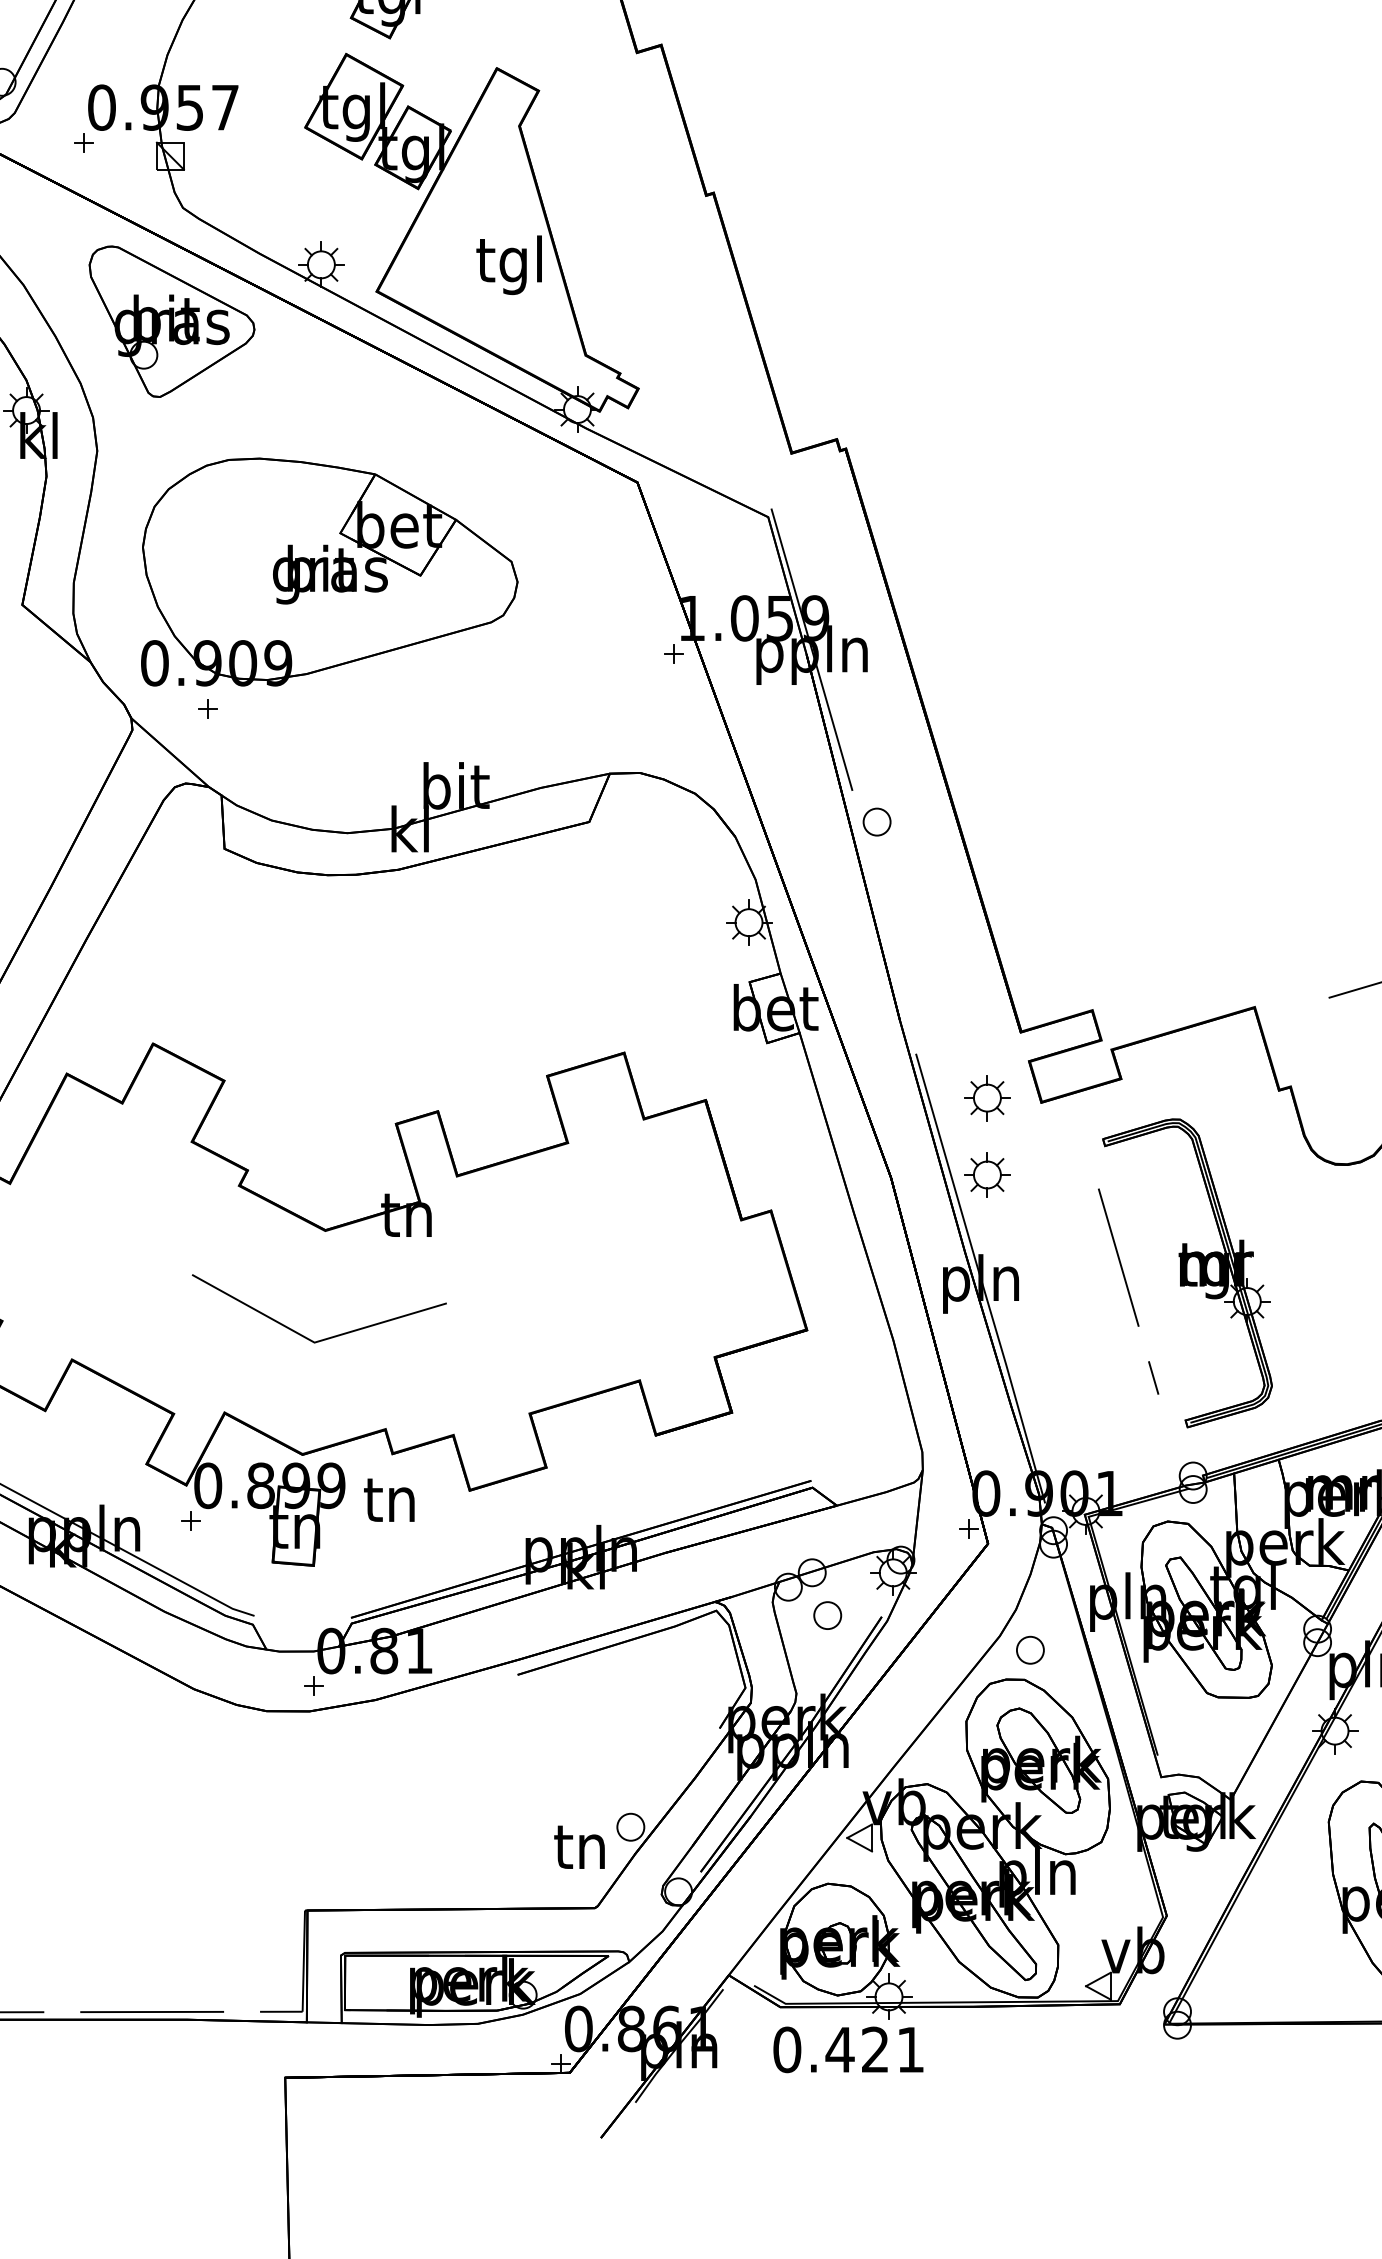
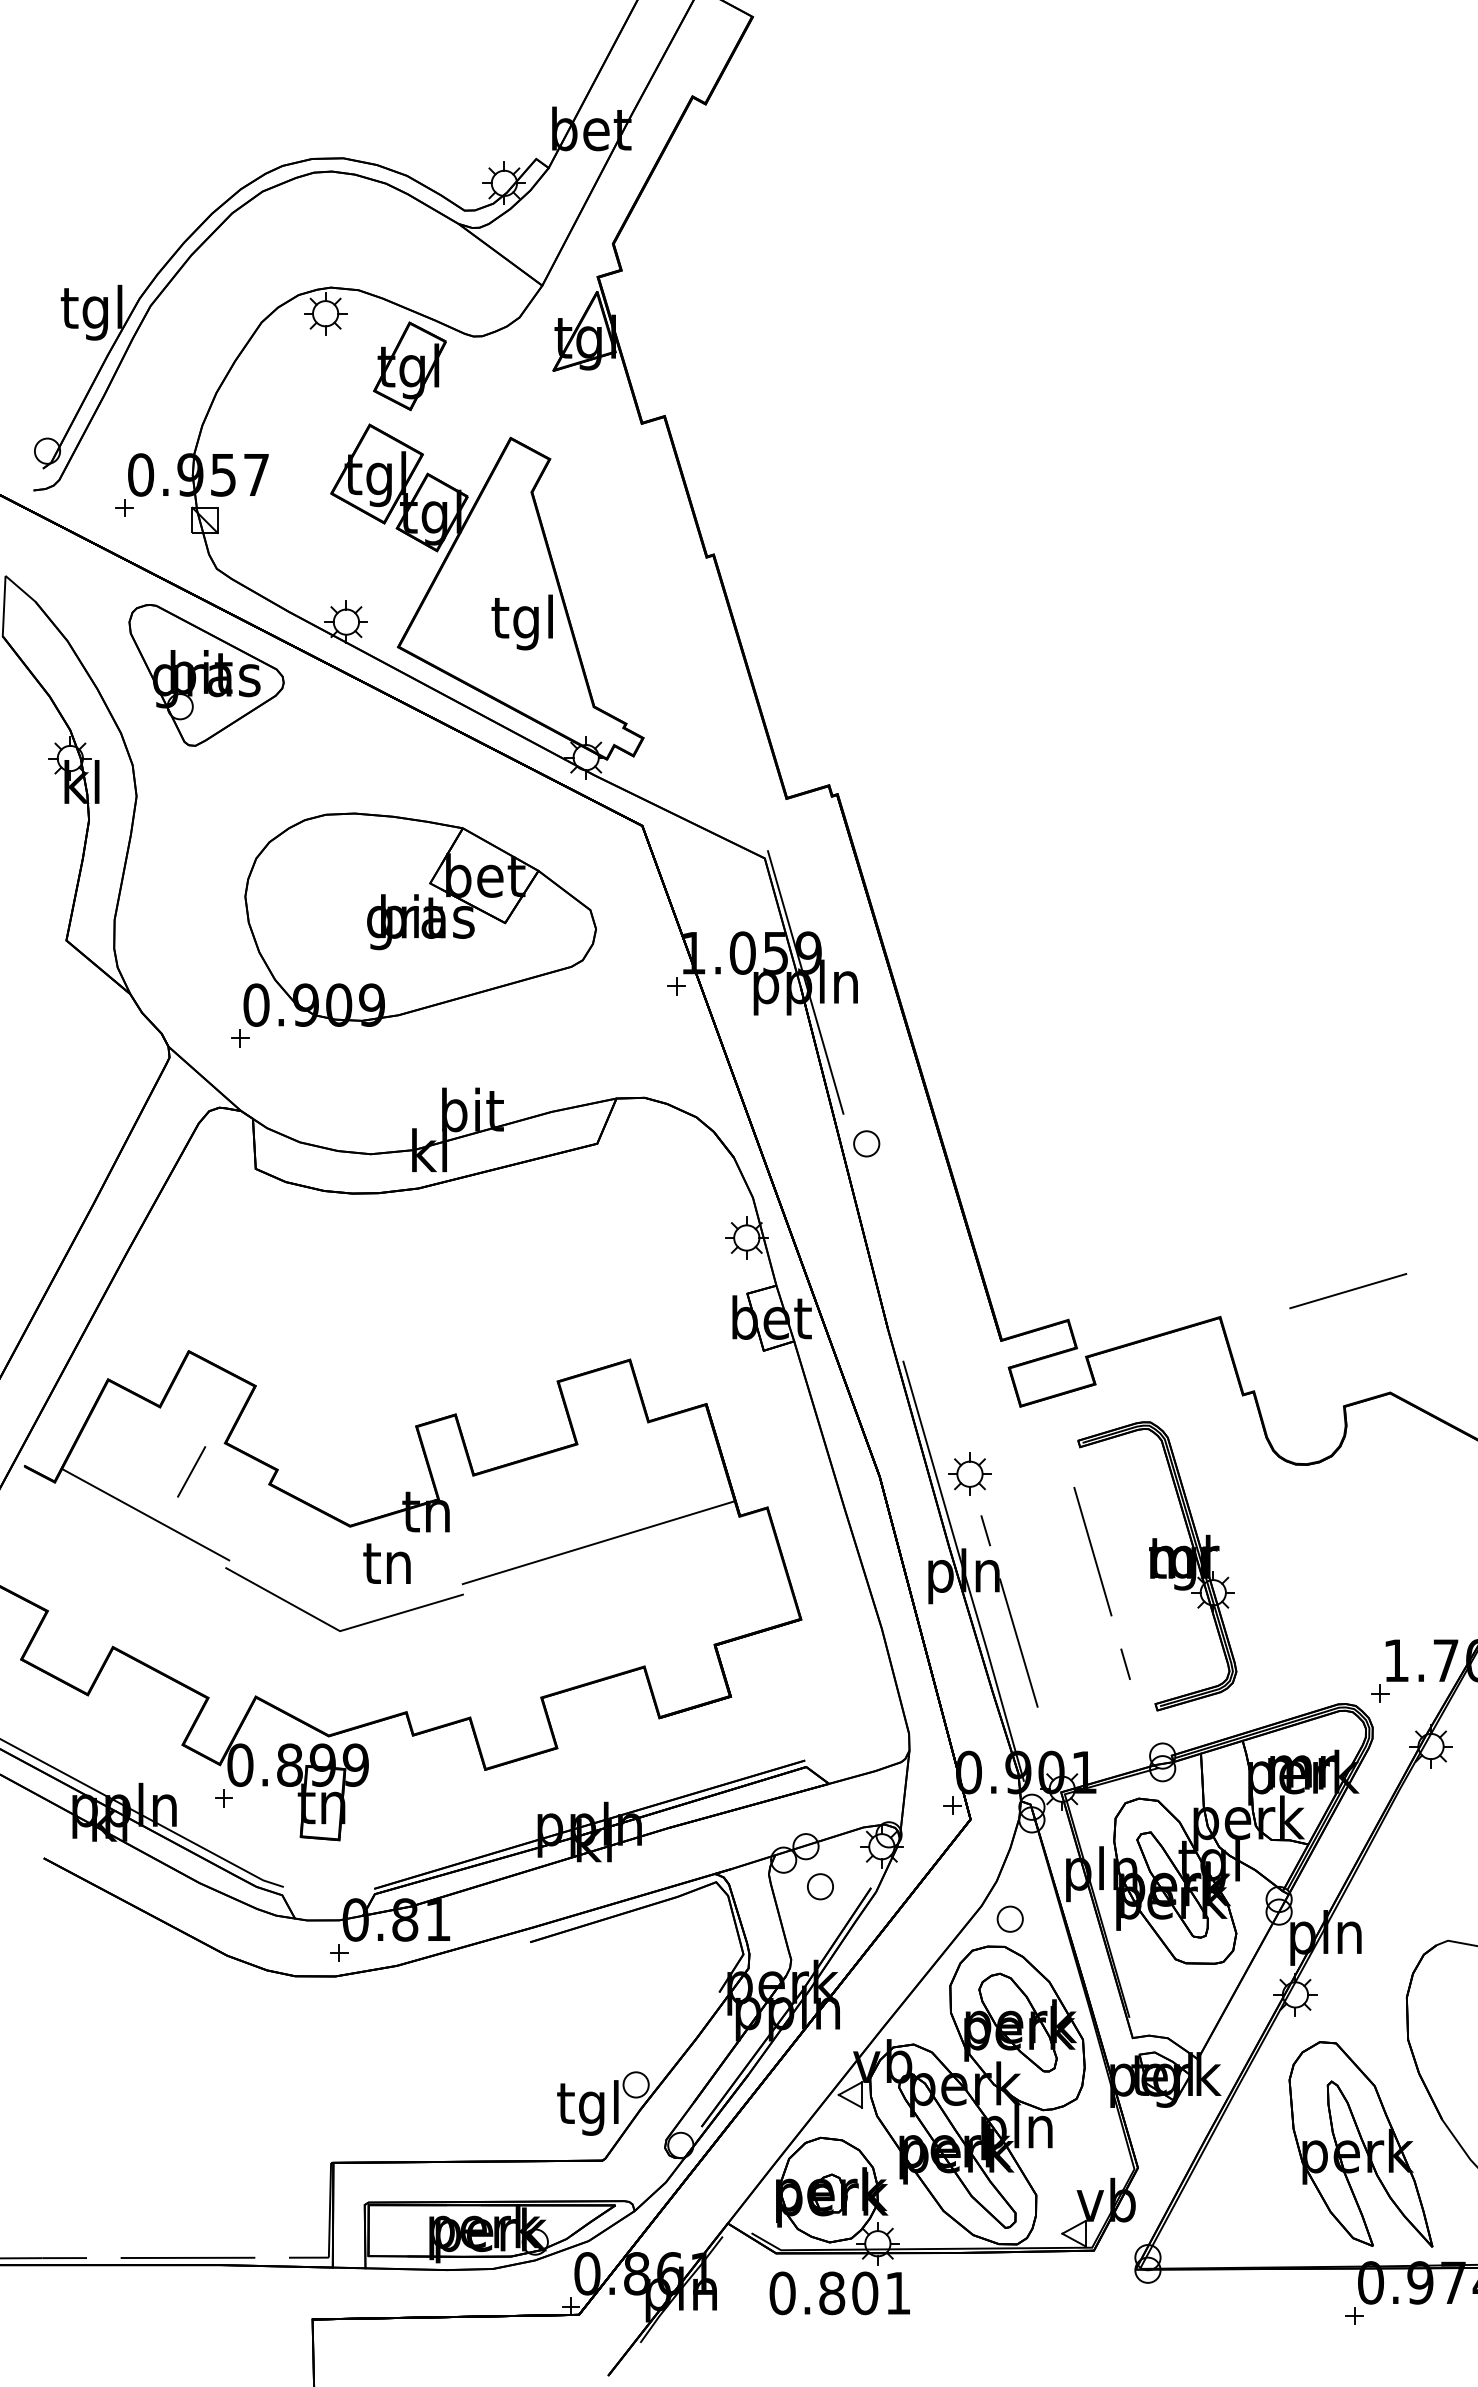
part: (328, 571) -> (419, 919), moved
part: (986, 1097) -> (969, 1401), removed
line: (155, 1172) -> (191, 1471), added
line: (106, 1217) -> (145, 1514), added
line: (590, 1247) -> (598, 1542), added
line: (1029, 1321) -> (1009, 1611), added
text: (388, 1499) -> (386, 1563), moved
text: (578, 1851) -> (587, 2107), tn -> tgl
text: (857, 2050) -> (848, 2293), 0.421 -> 0.801

